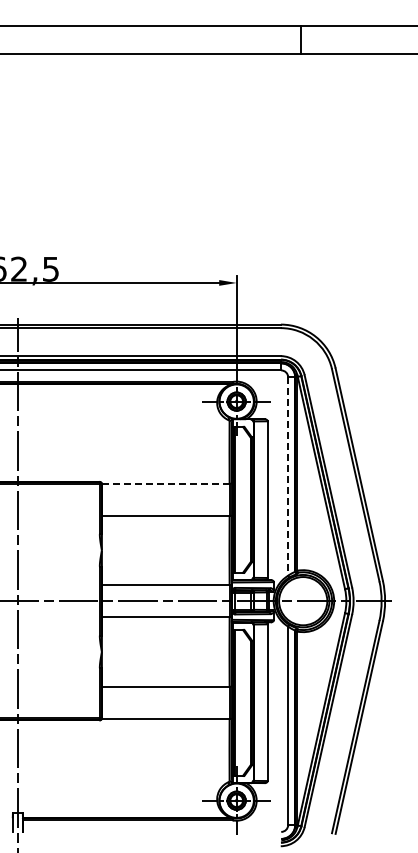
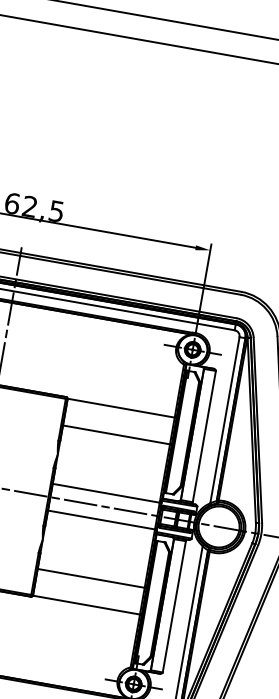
line: (288, 477) -> (225, 421), dashed -> solid
line: (165, 483) -> (121, 407), dashed -> solid

